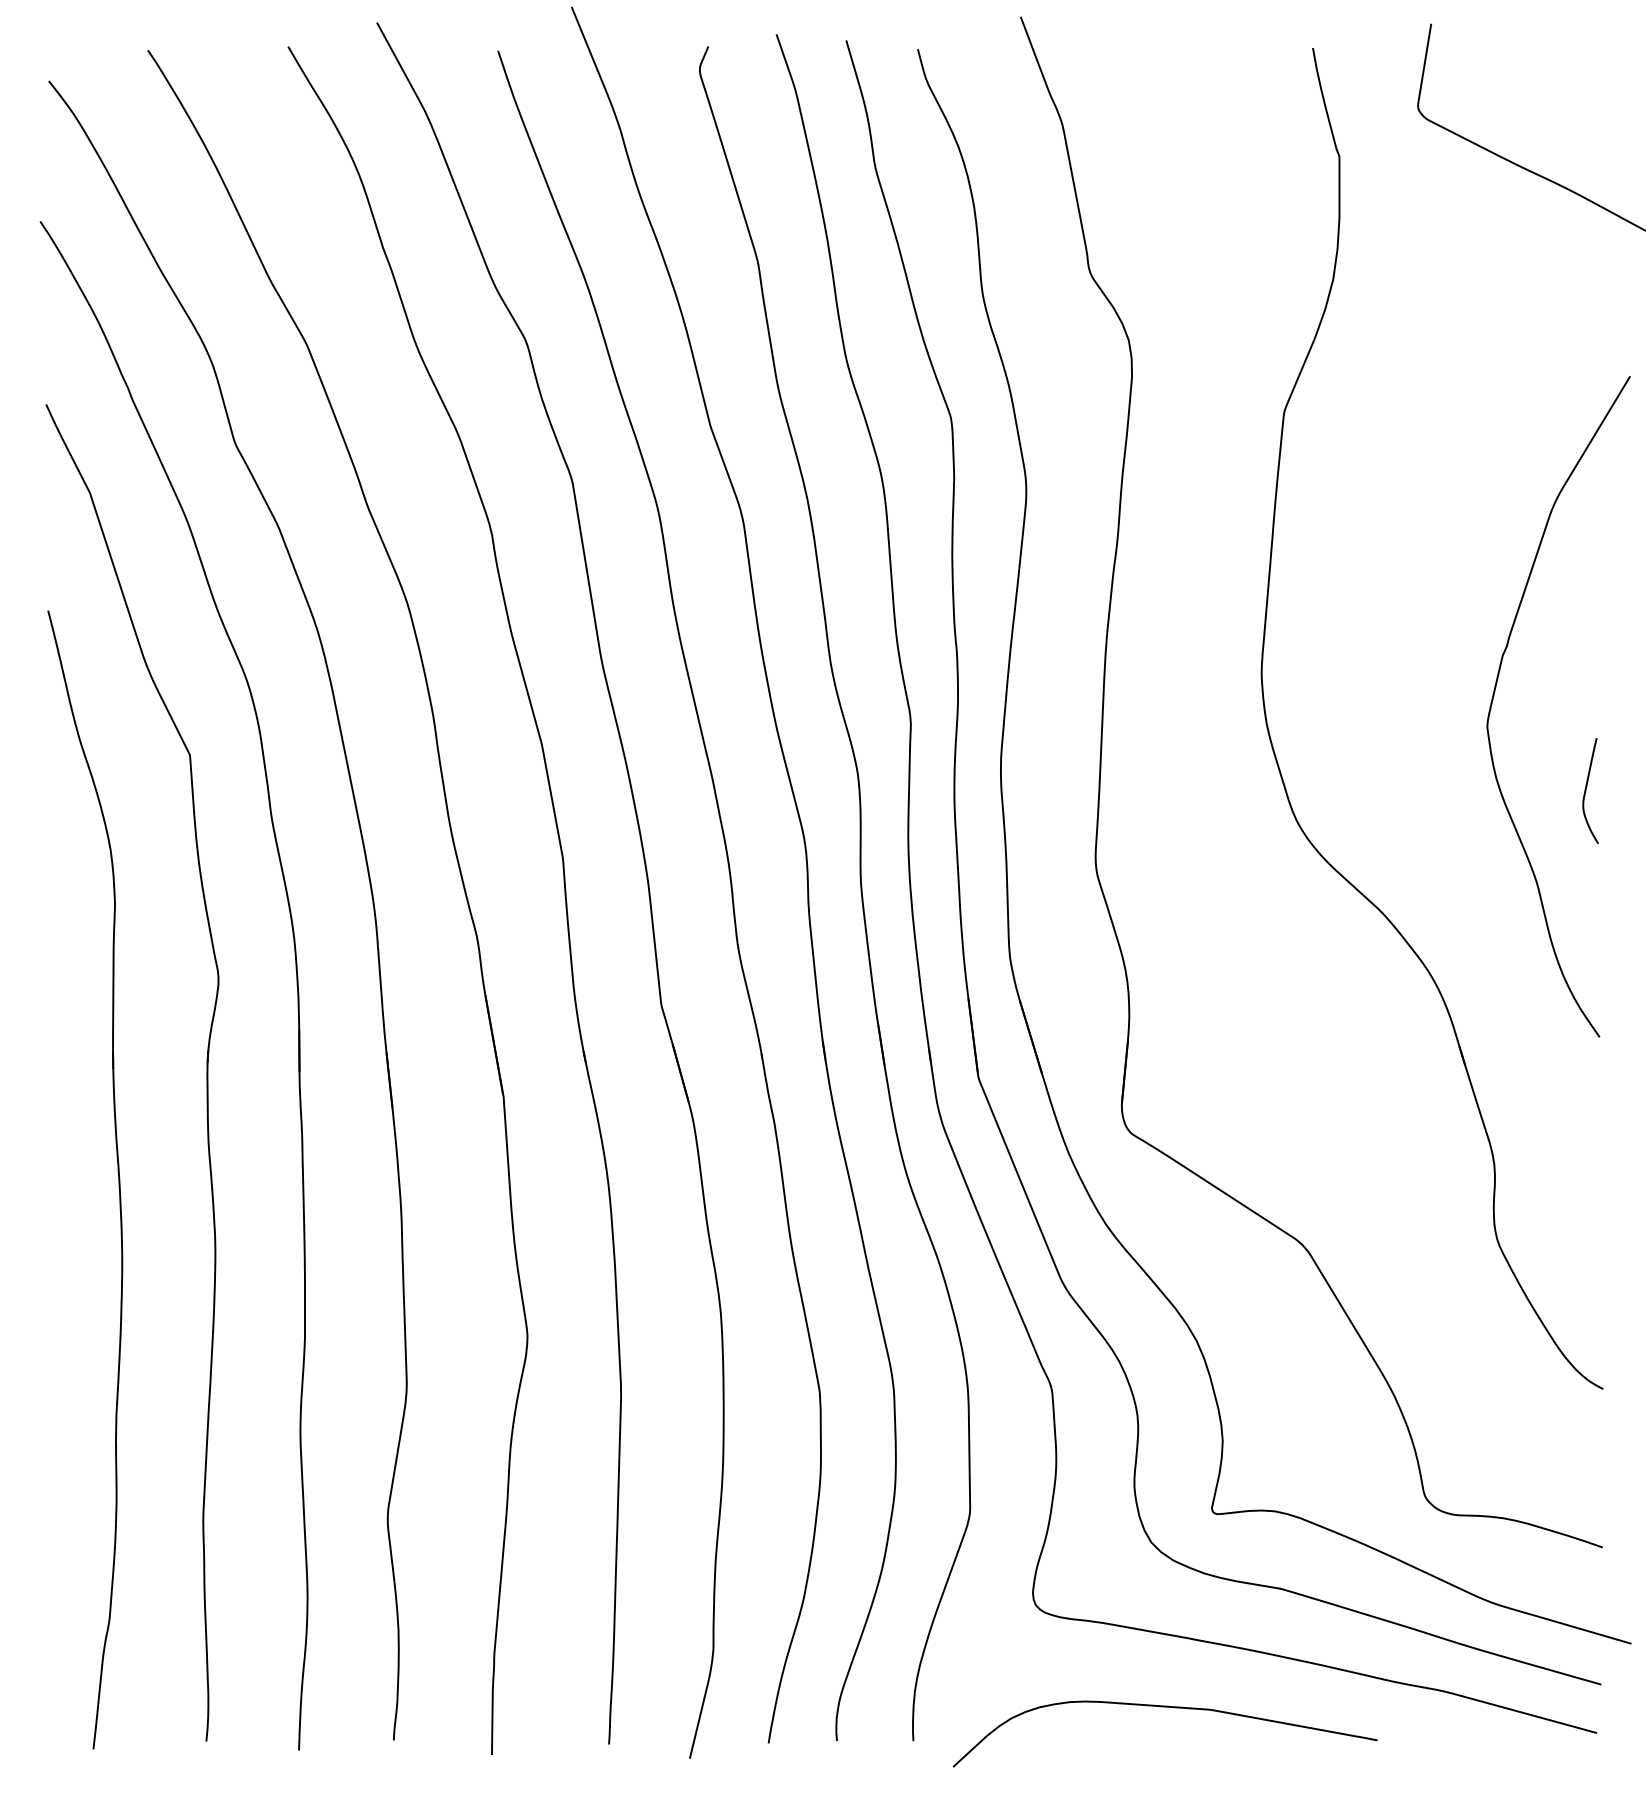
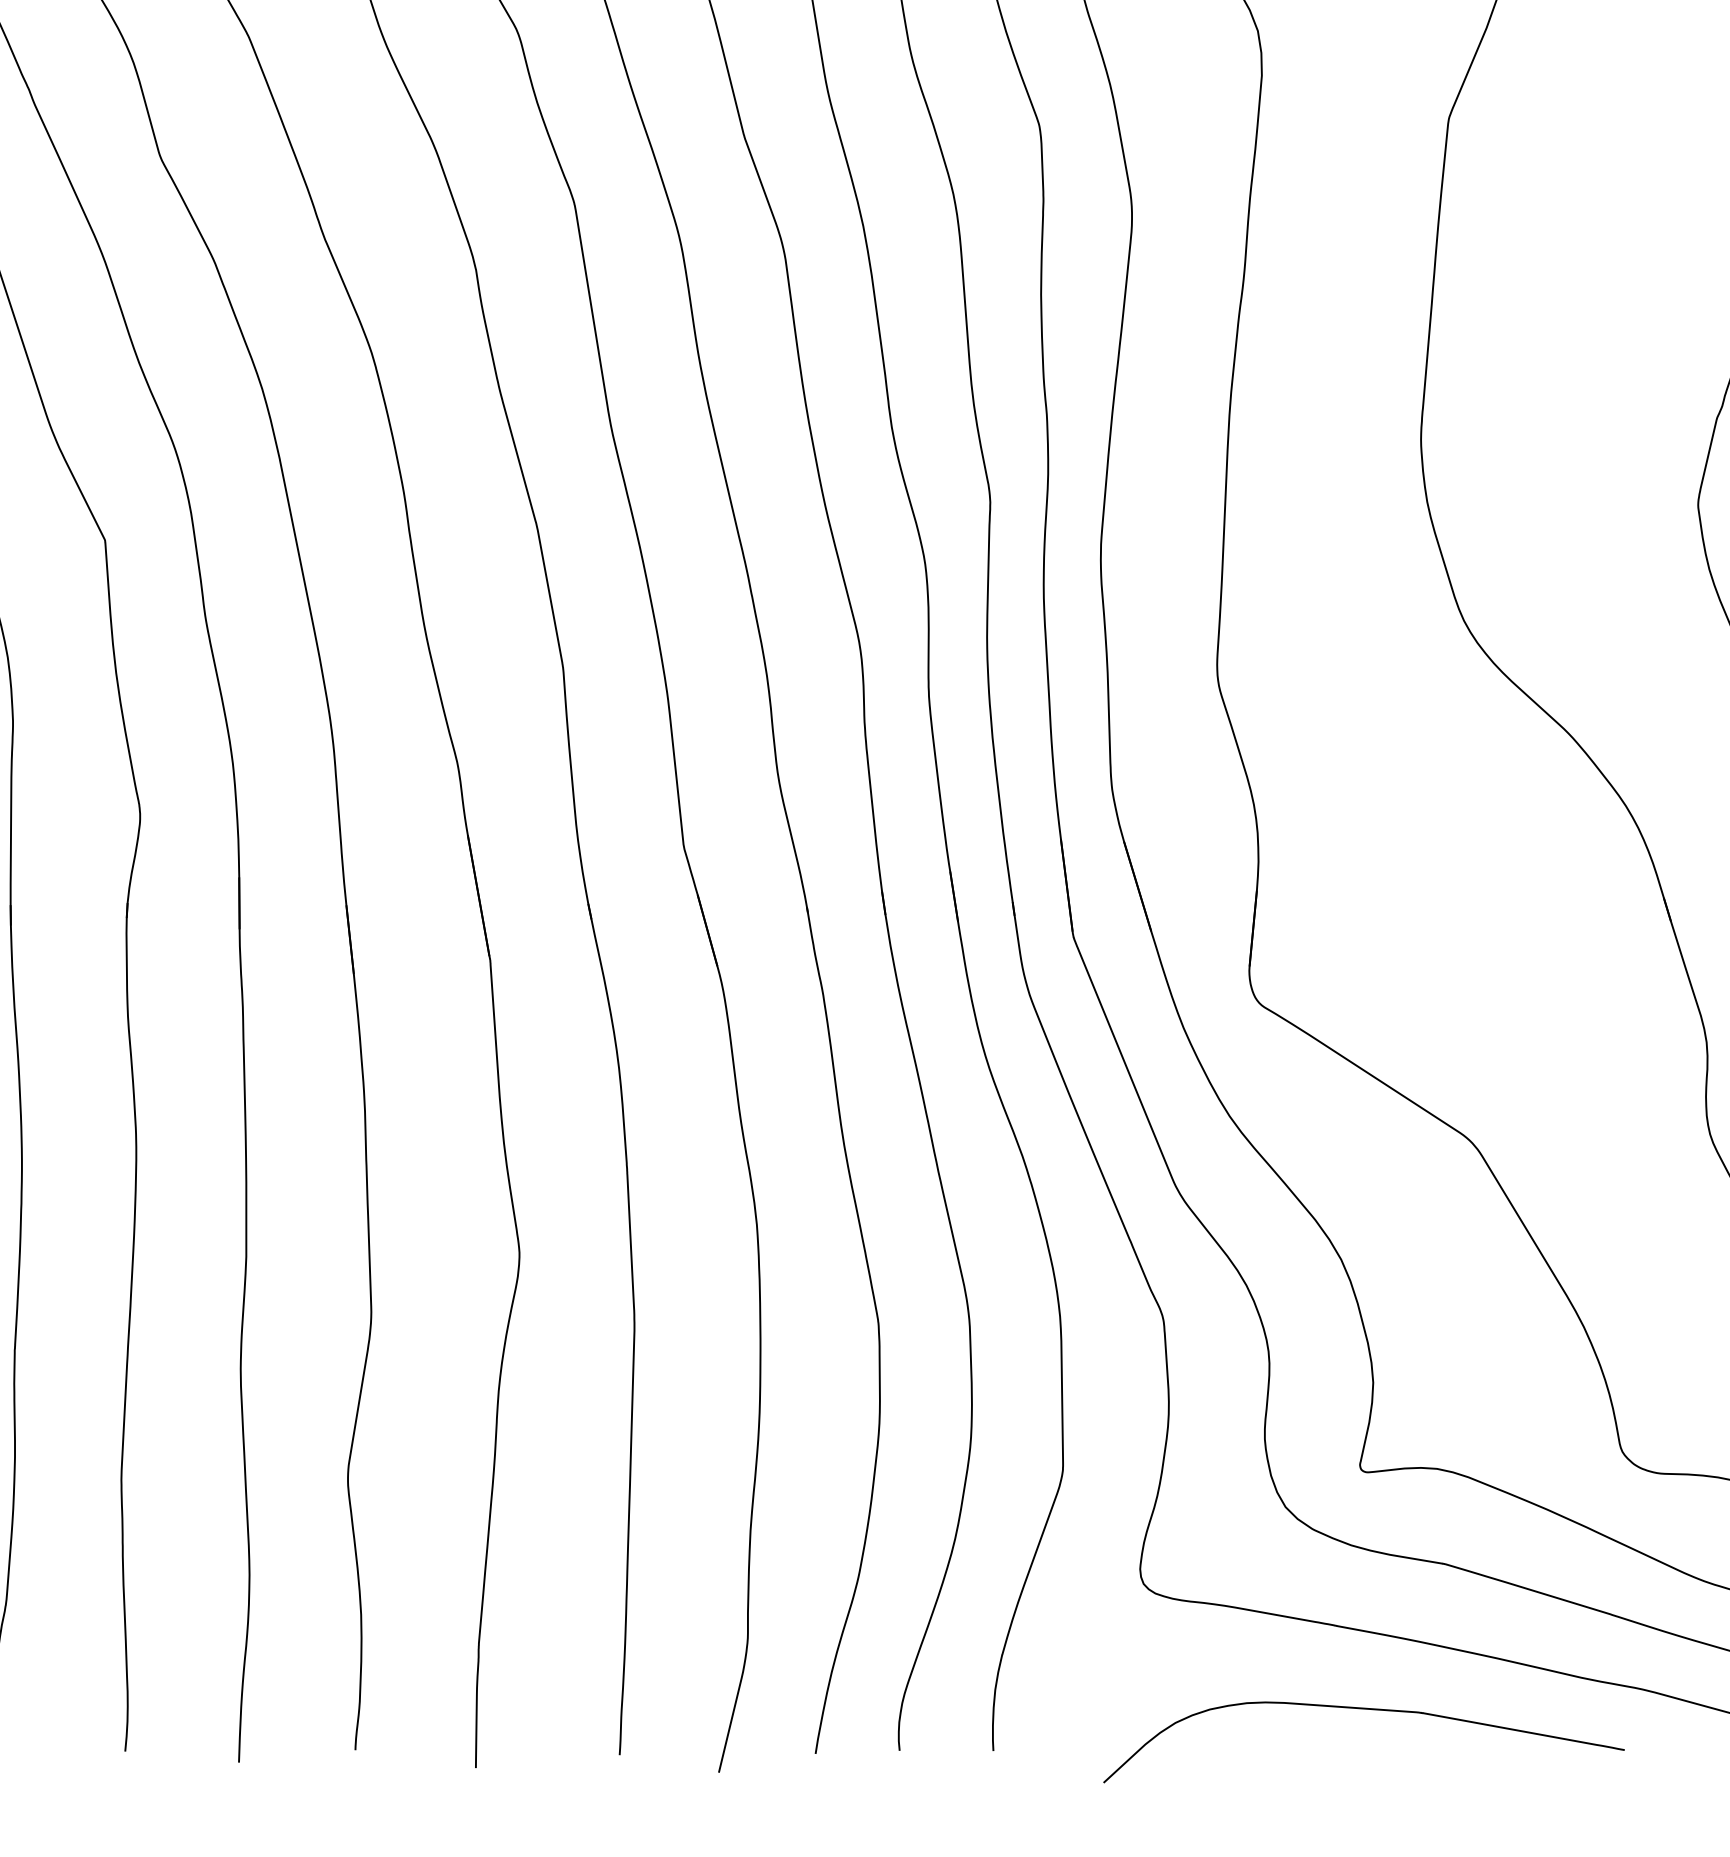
curve: (1164, 1707) -> (1363, 1709), moved

